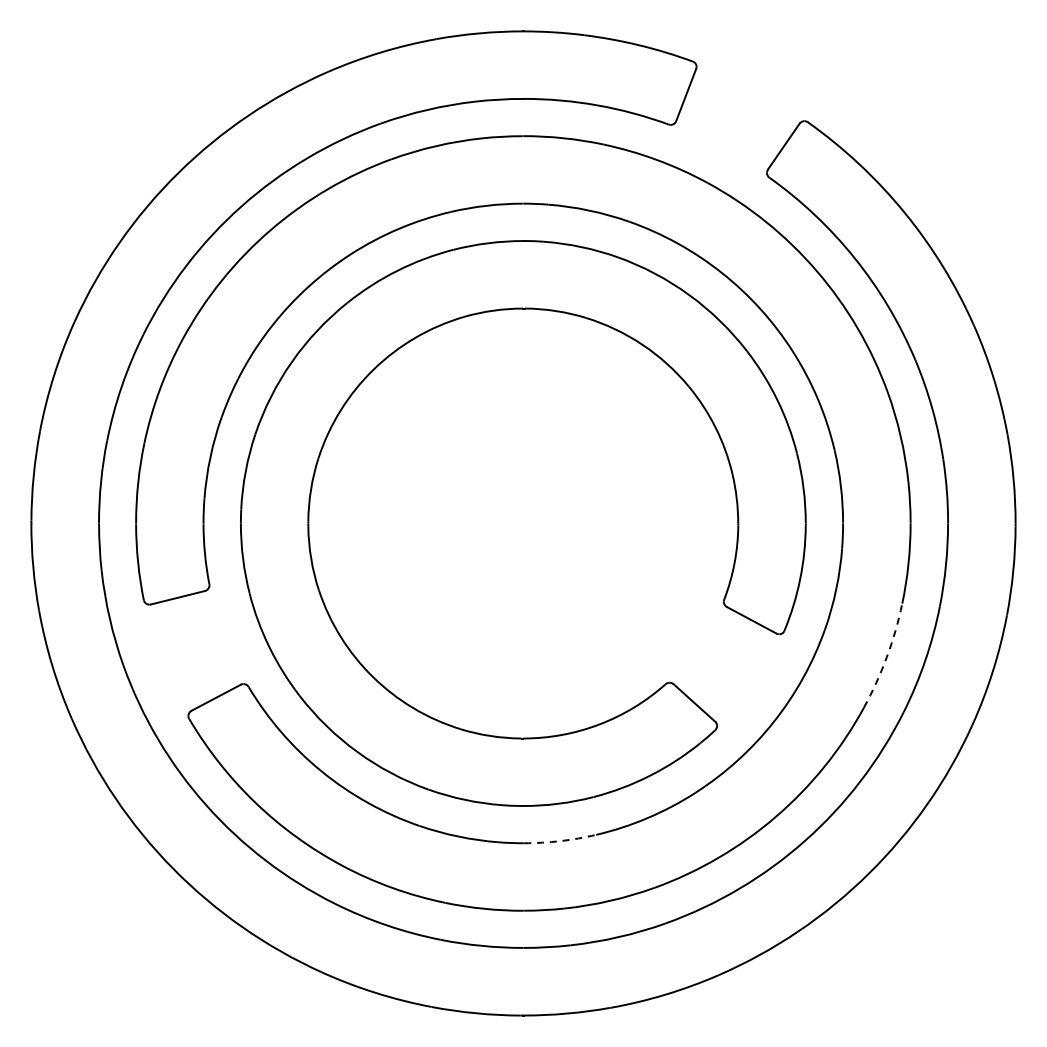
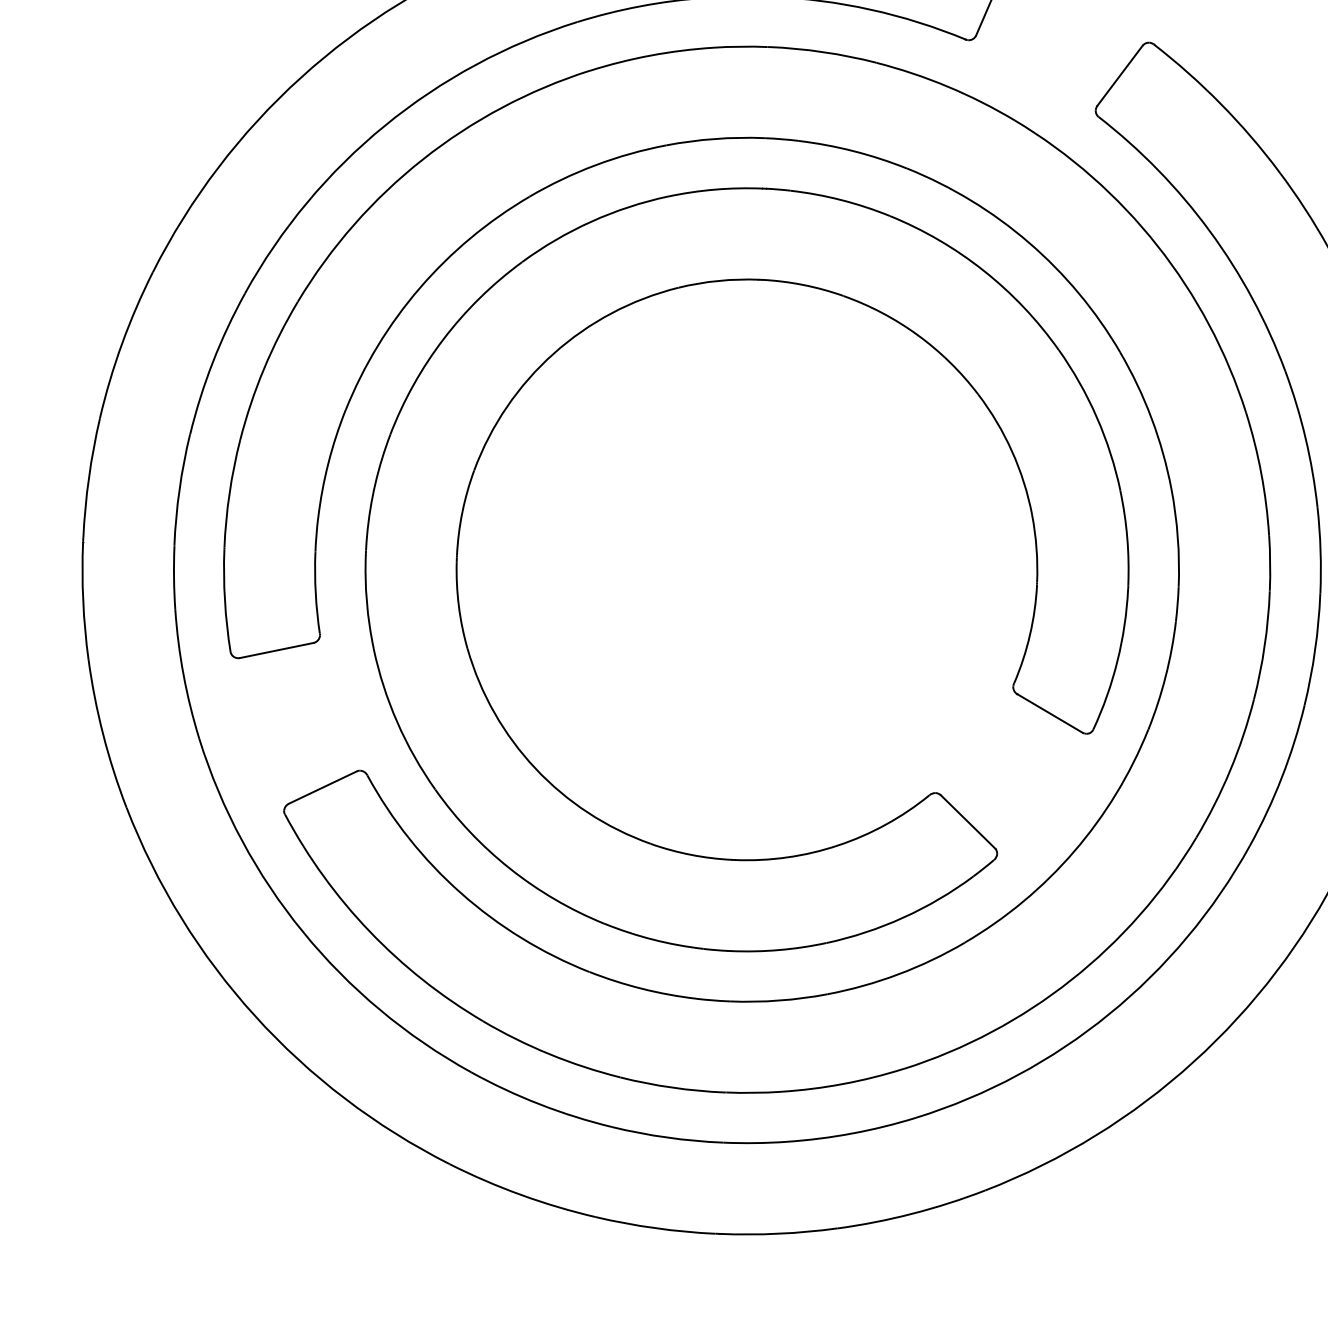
arc: (886, 657) -> (1229, 771), dashed -> solid
arc: (560, 841) -> (779, 1001), dashed -> solid

